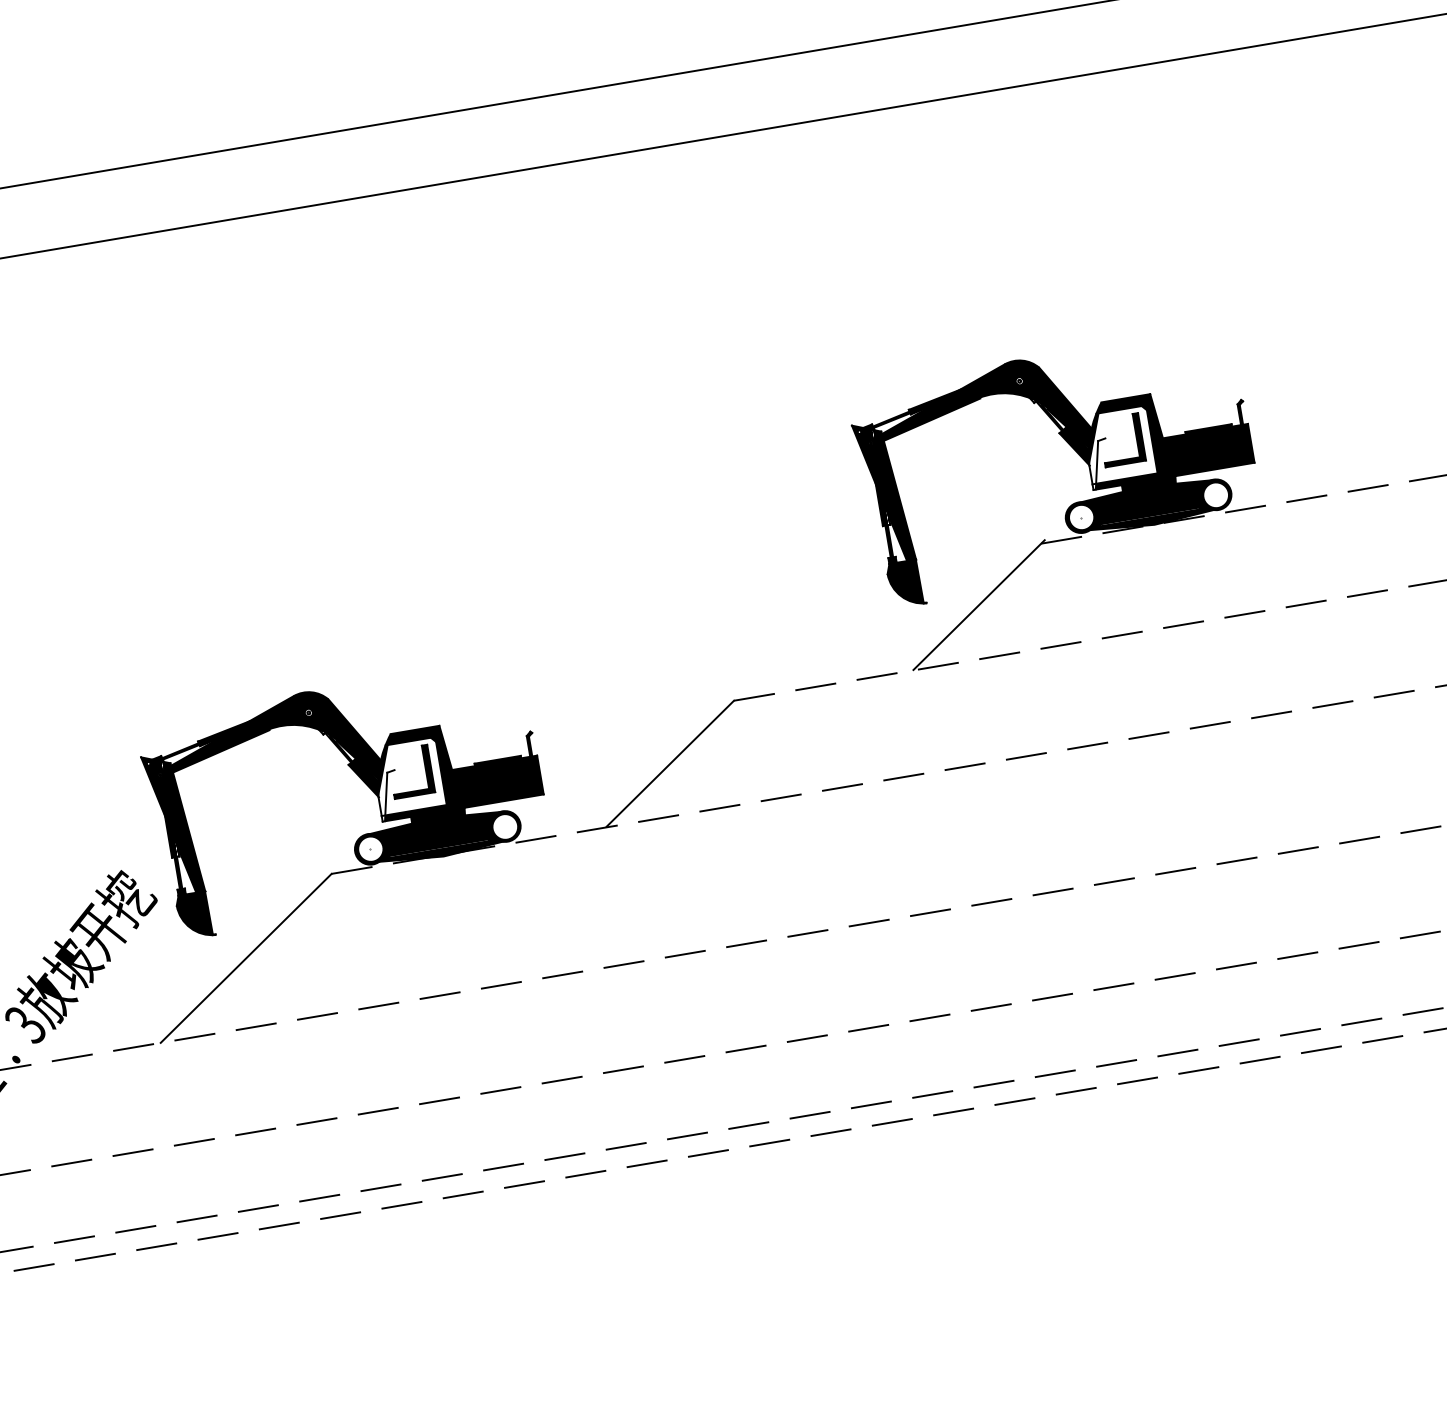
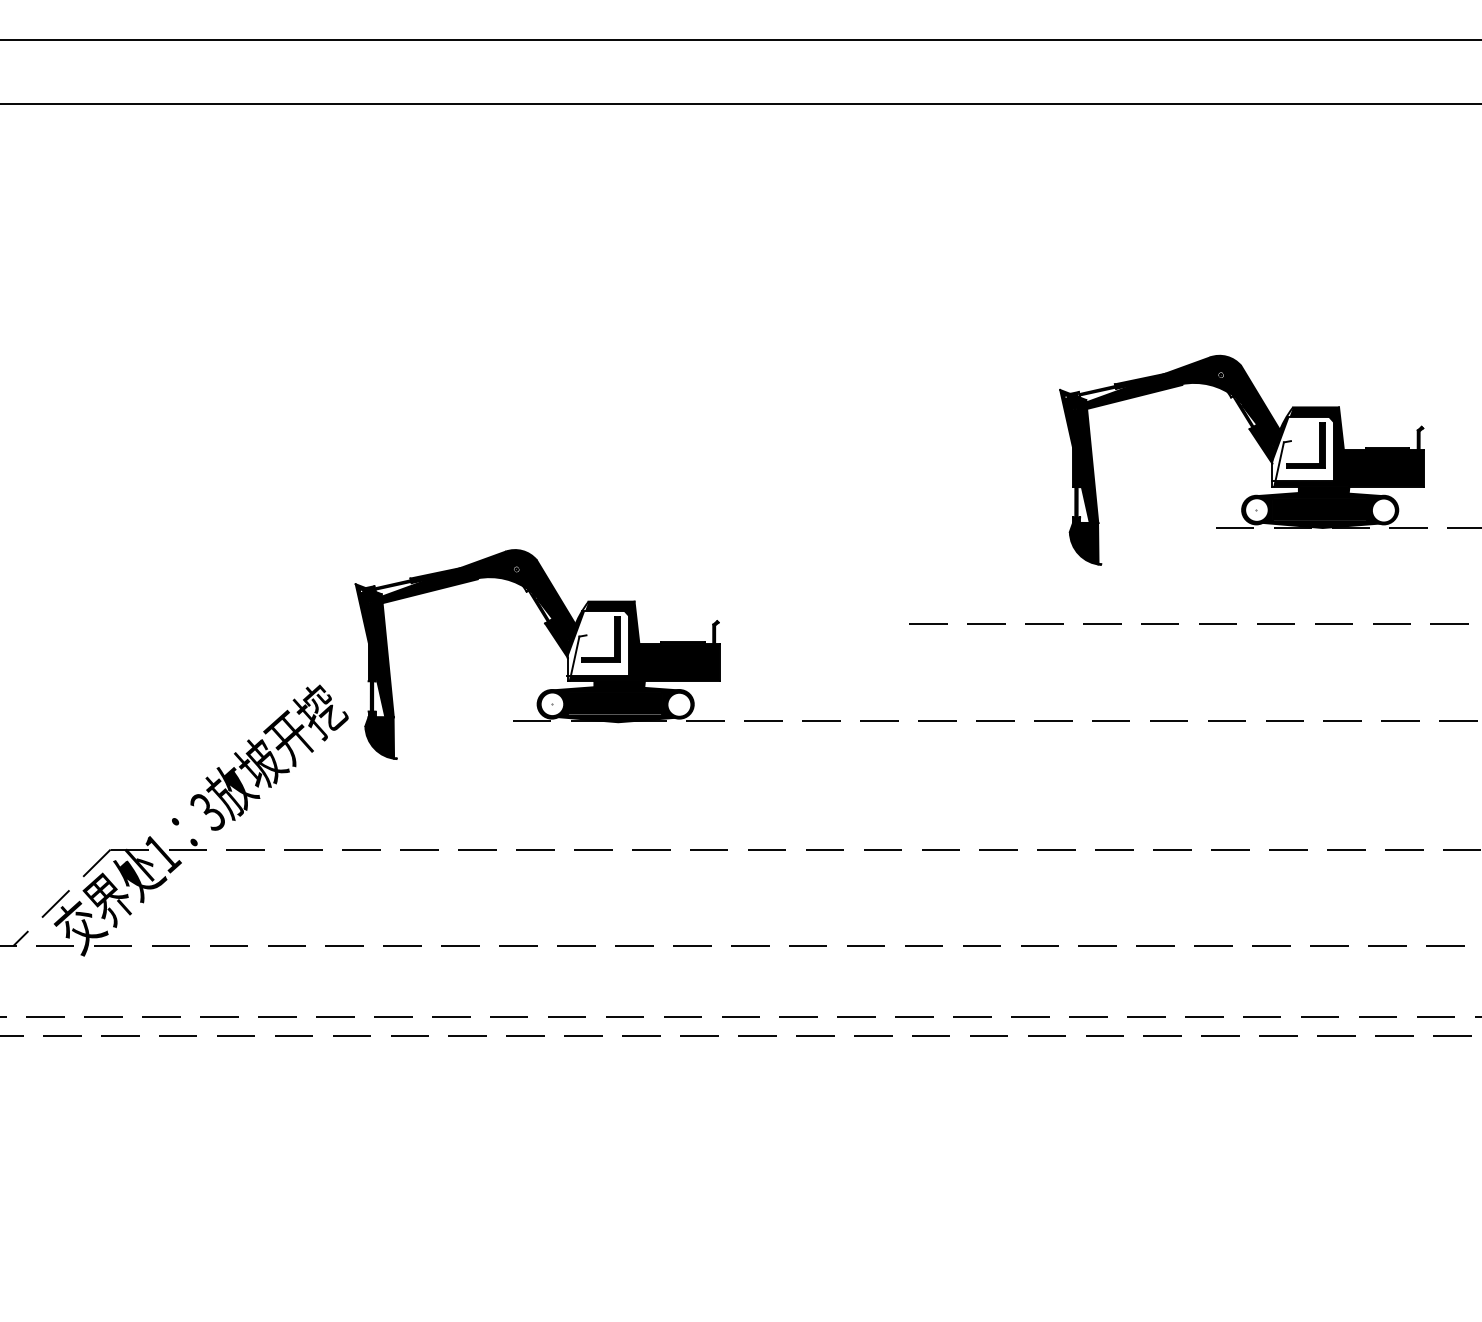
line: (978, 605) -> (1148, 574), removed
line: (670, 763) -> (840, 672), removed
line: (245, 957) -> (420, 784), removed

